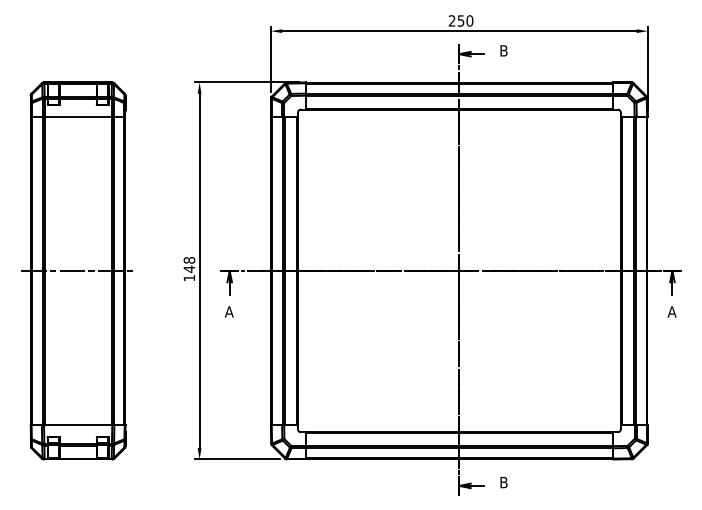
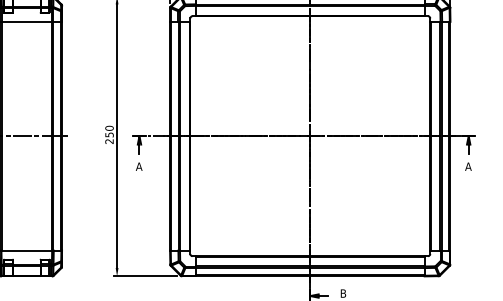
text: (189, 268) -> (109, 134), 148 -> 250

